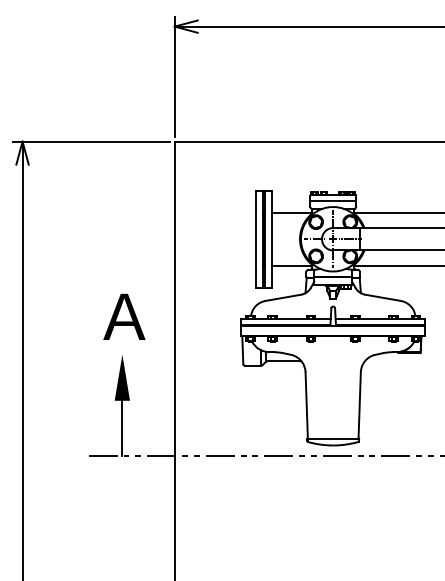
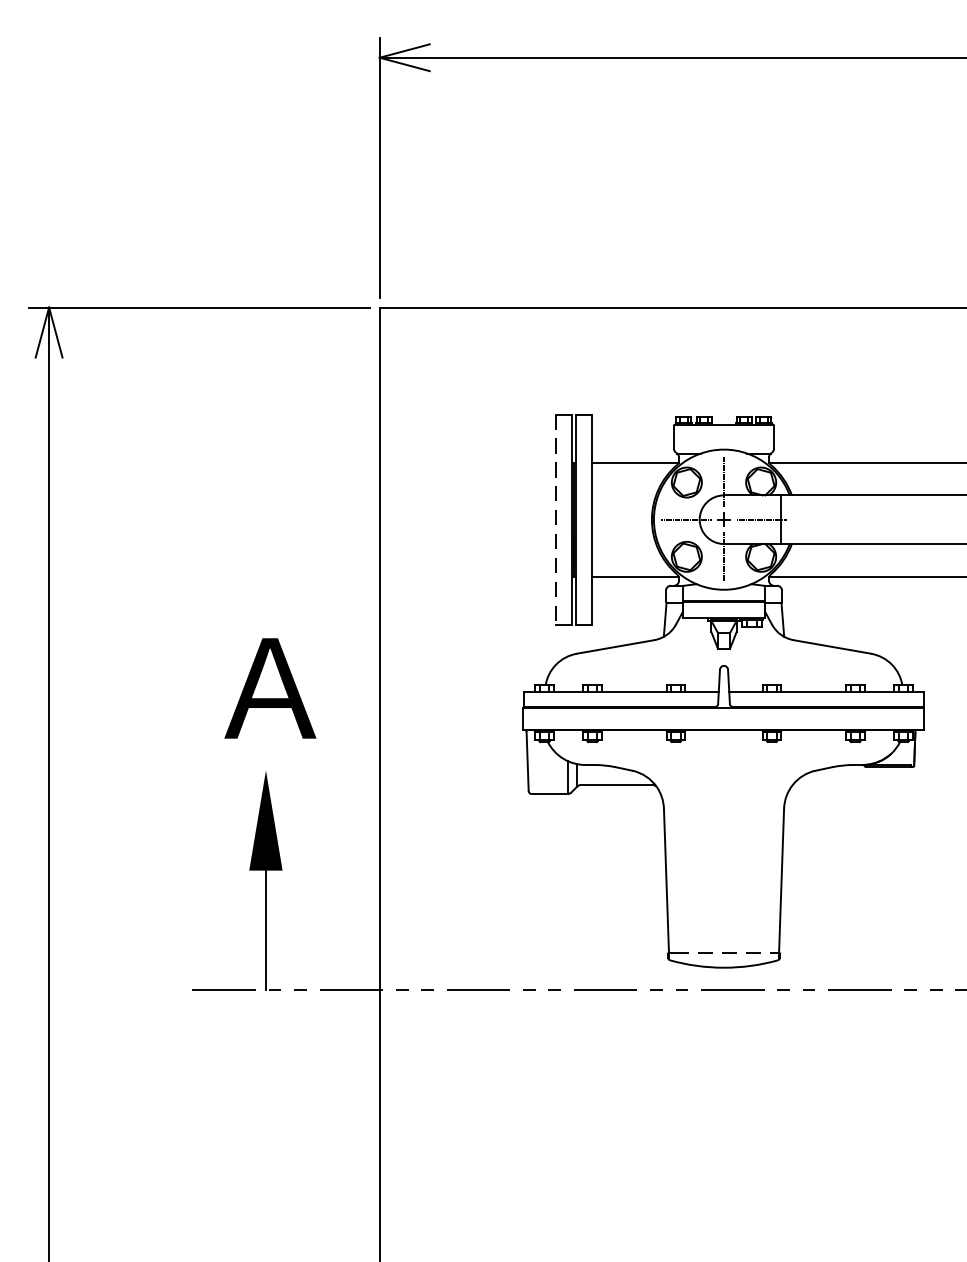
line: (333, 200) -> (724, 435), removed
line: (255, 239) -> (555, 520), solid -> dashed
line: (333, 438) -> (724, 952), solid -> dashed

